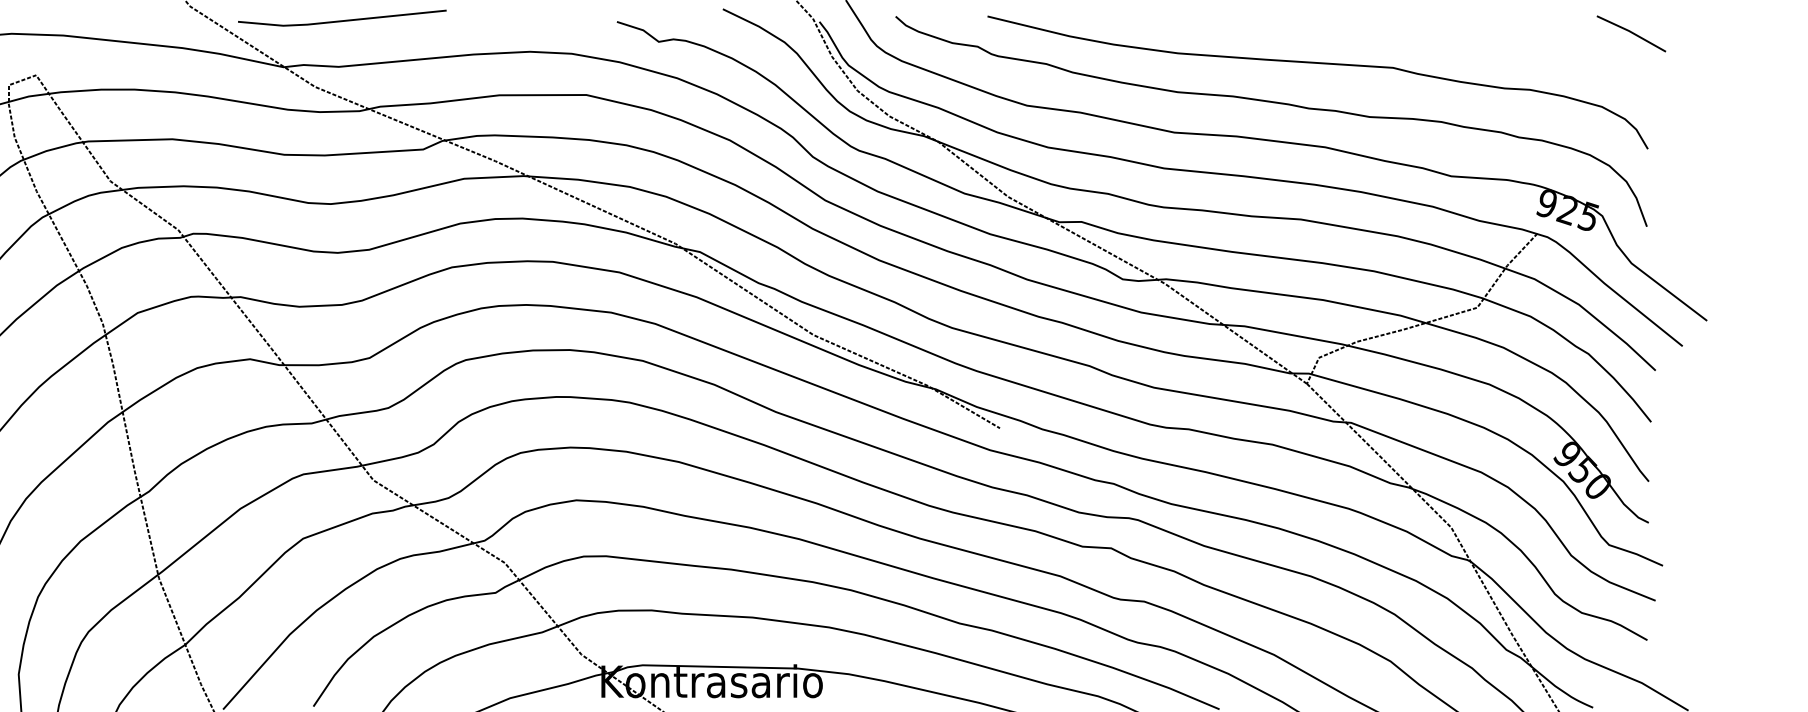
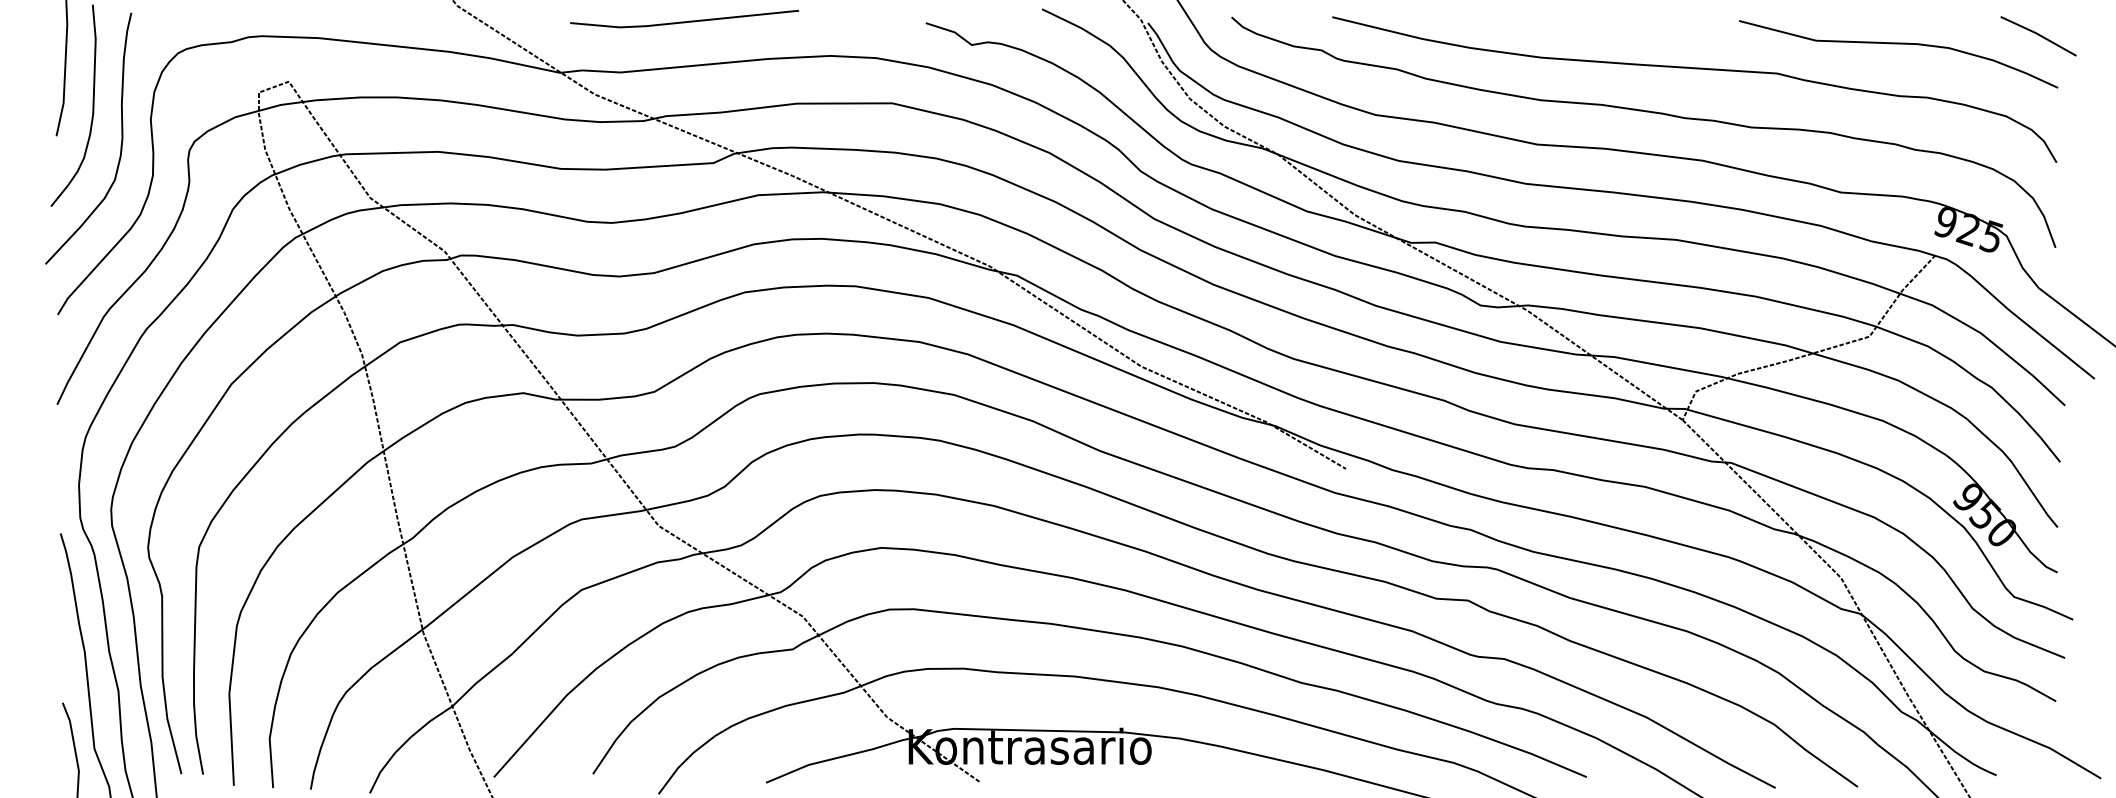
line: (342, 20) -> (684, 21), moved
curve: (1503, 41) -> (1898, 44), added

